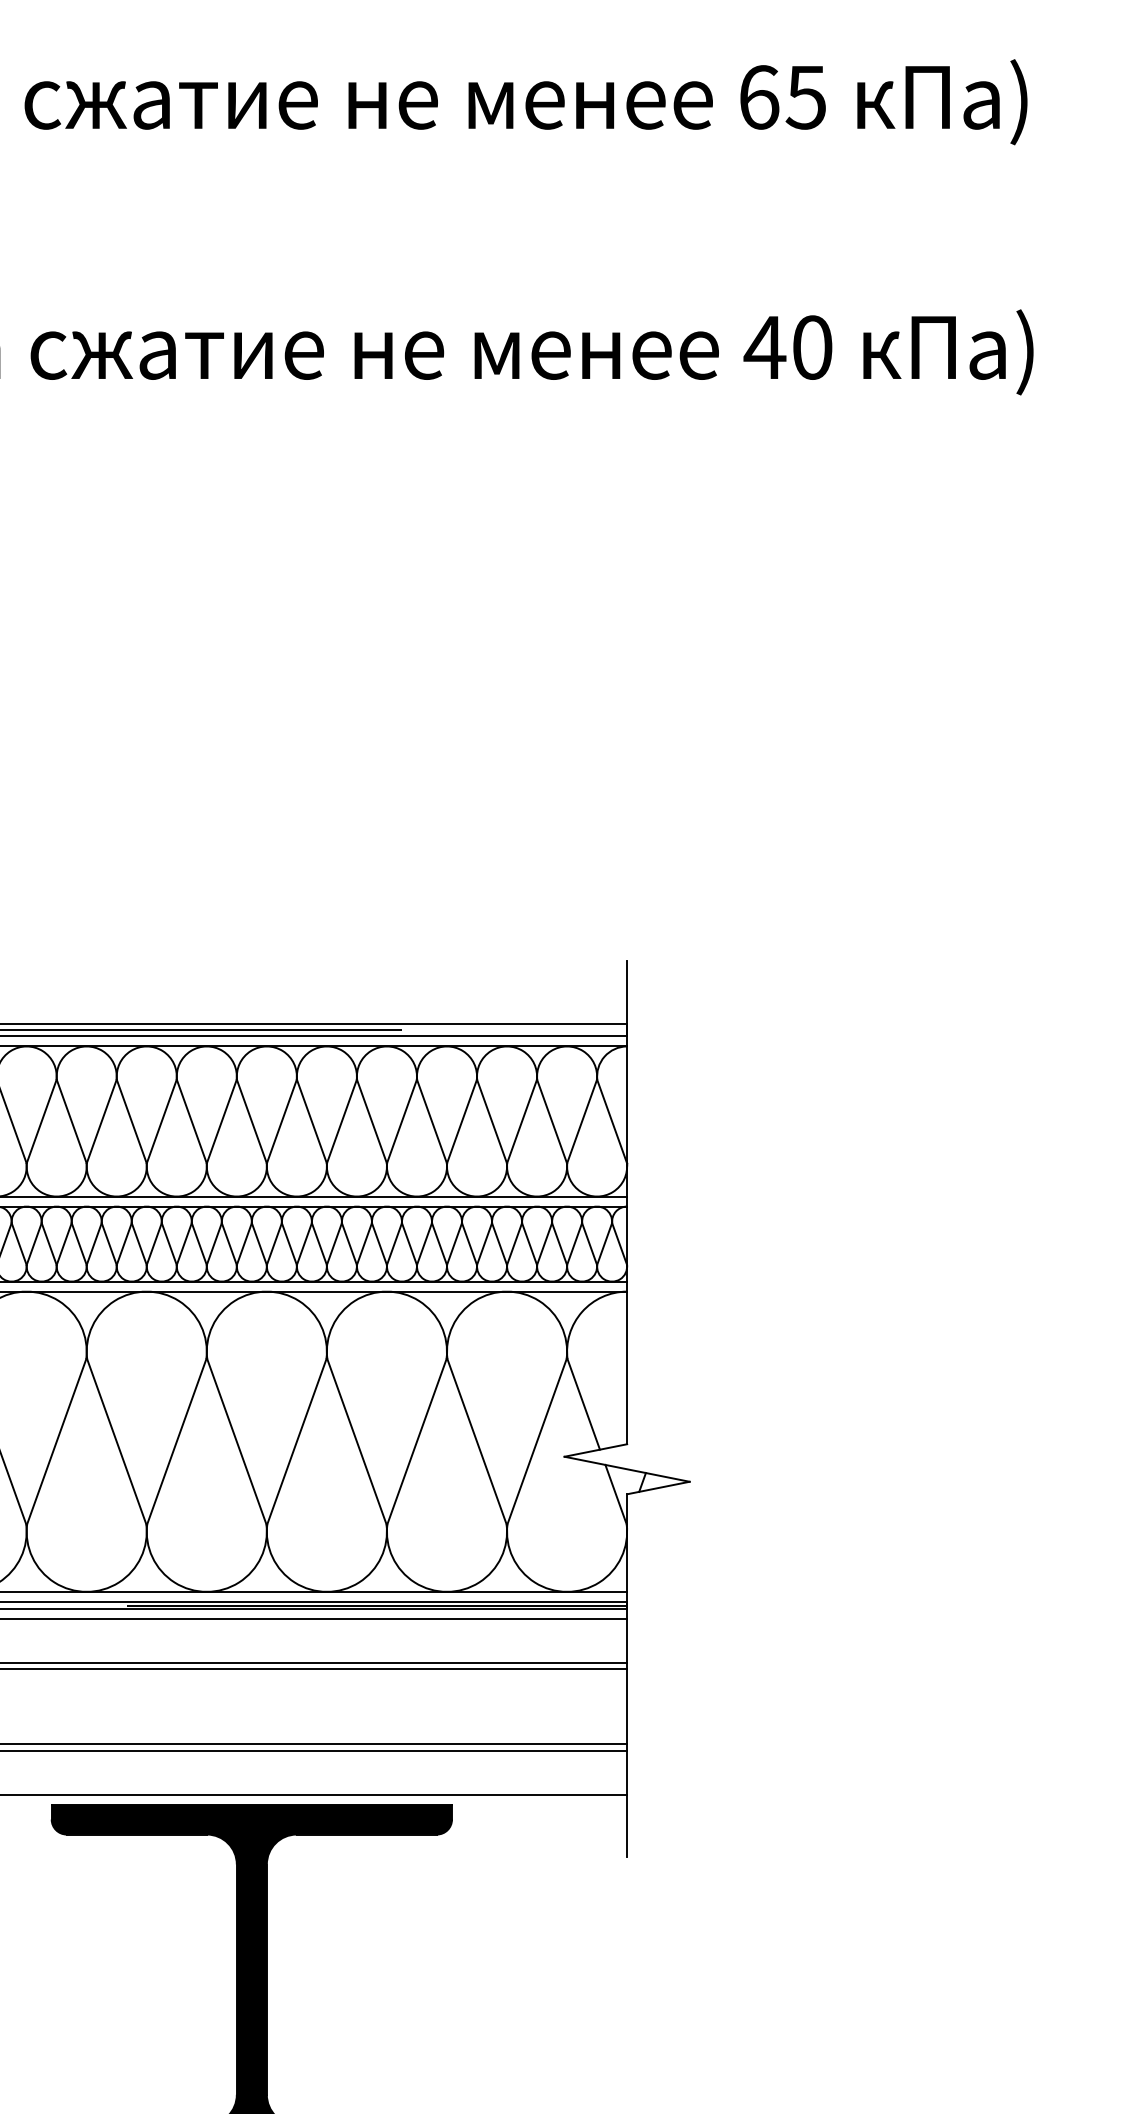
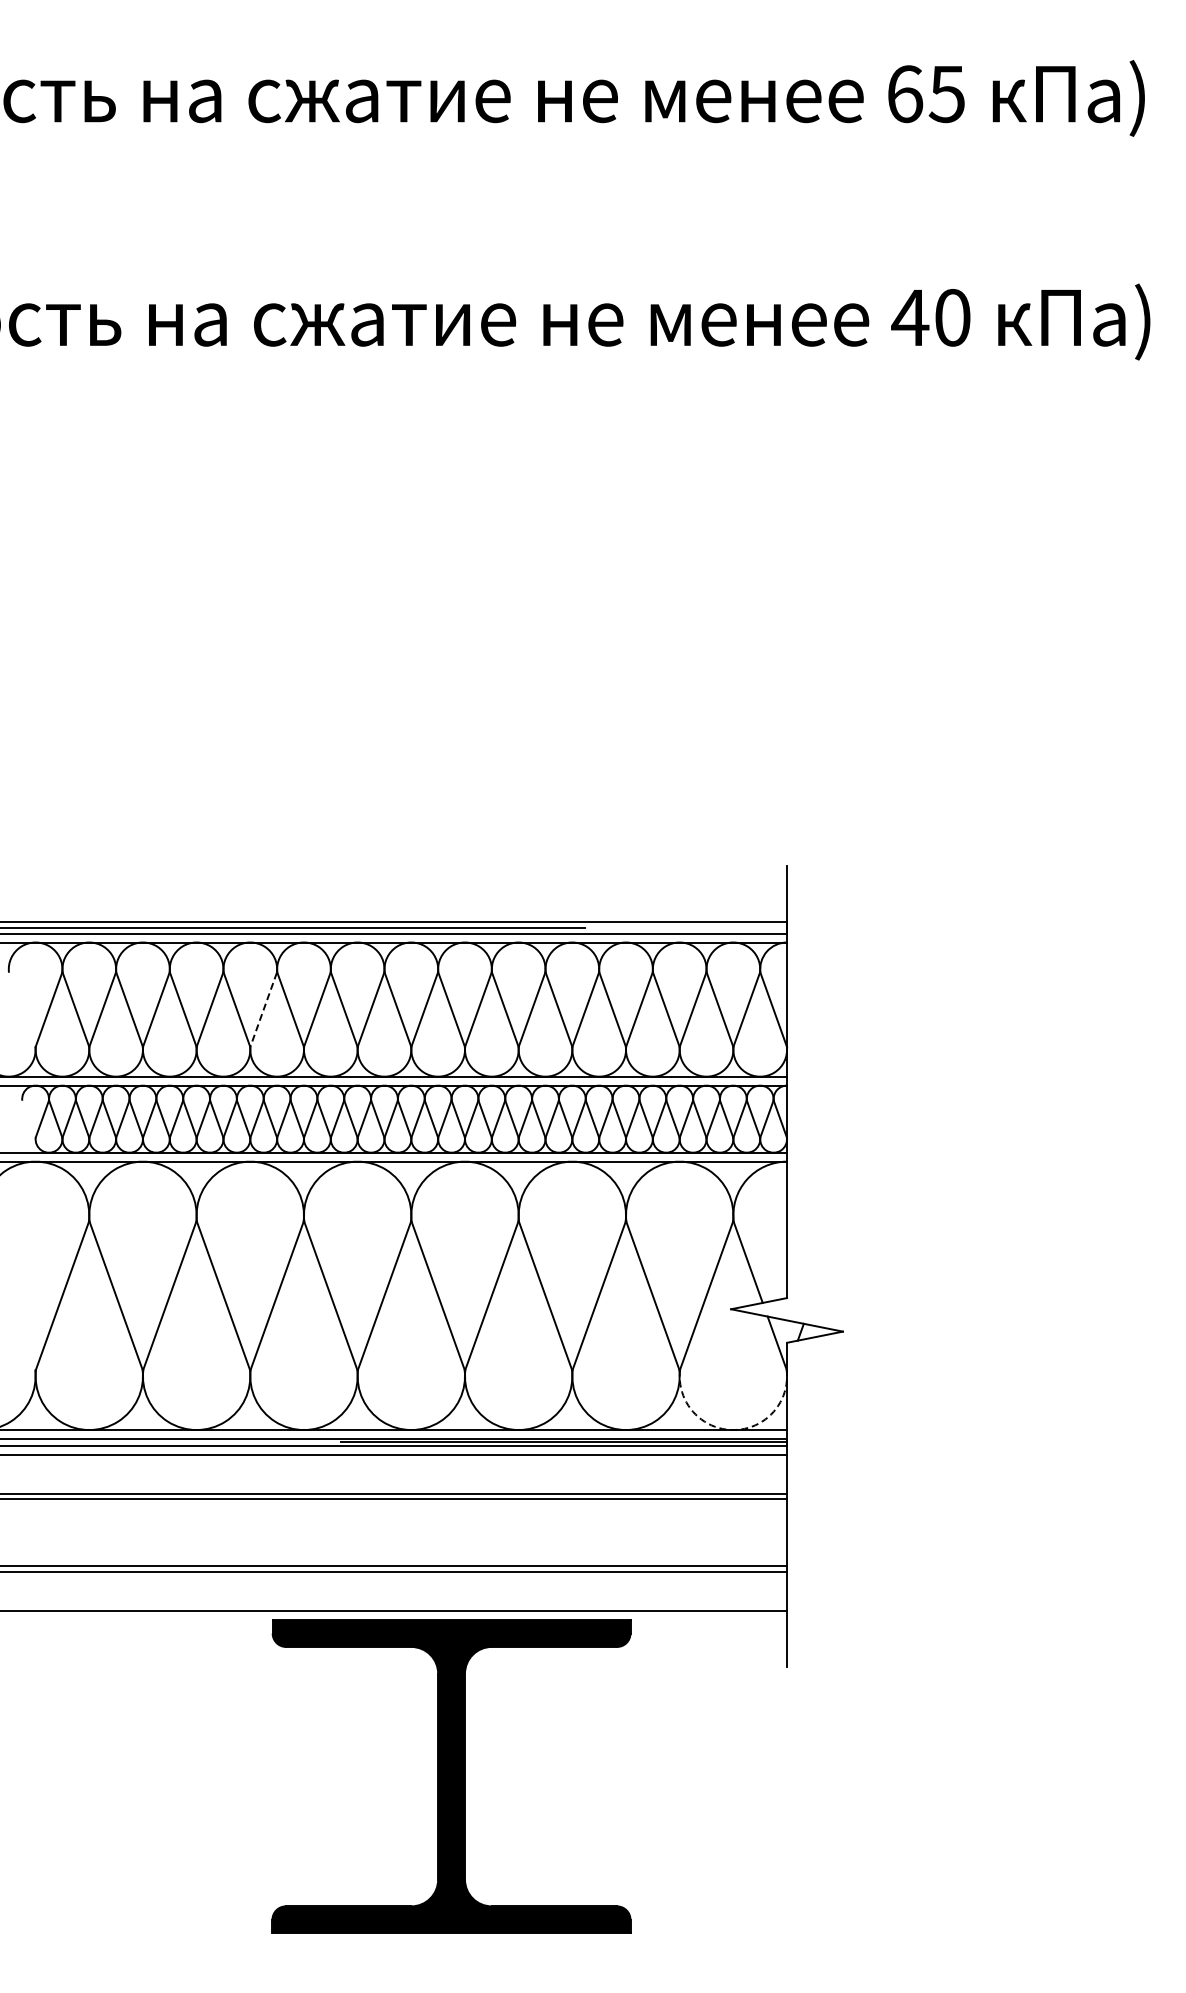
line: (41, 1122) -> (263, 1010), solid -> dashed
arc: (567, 1592) -> (733, 1430), solid -> dashed

